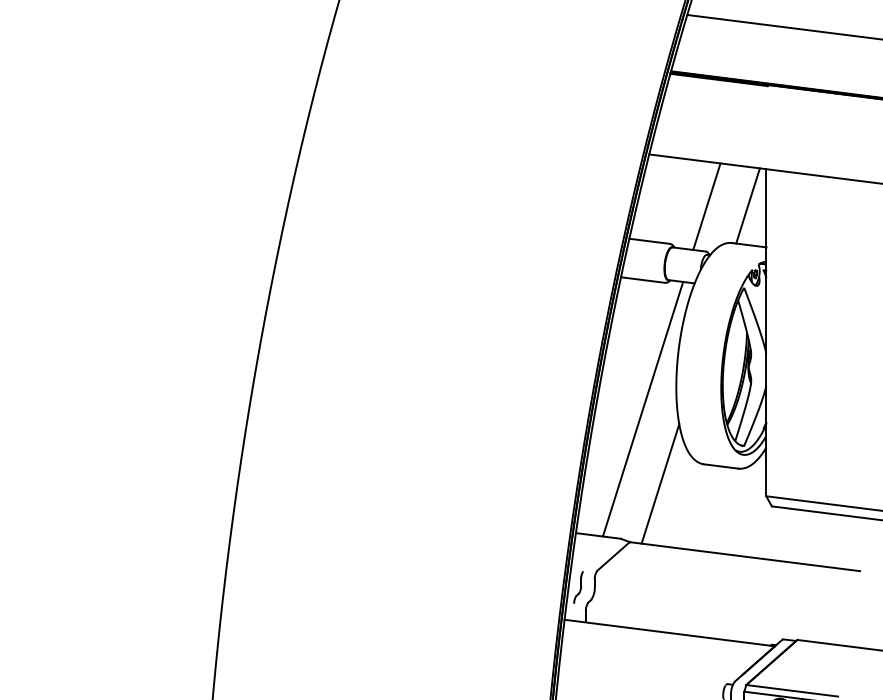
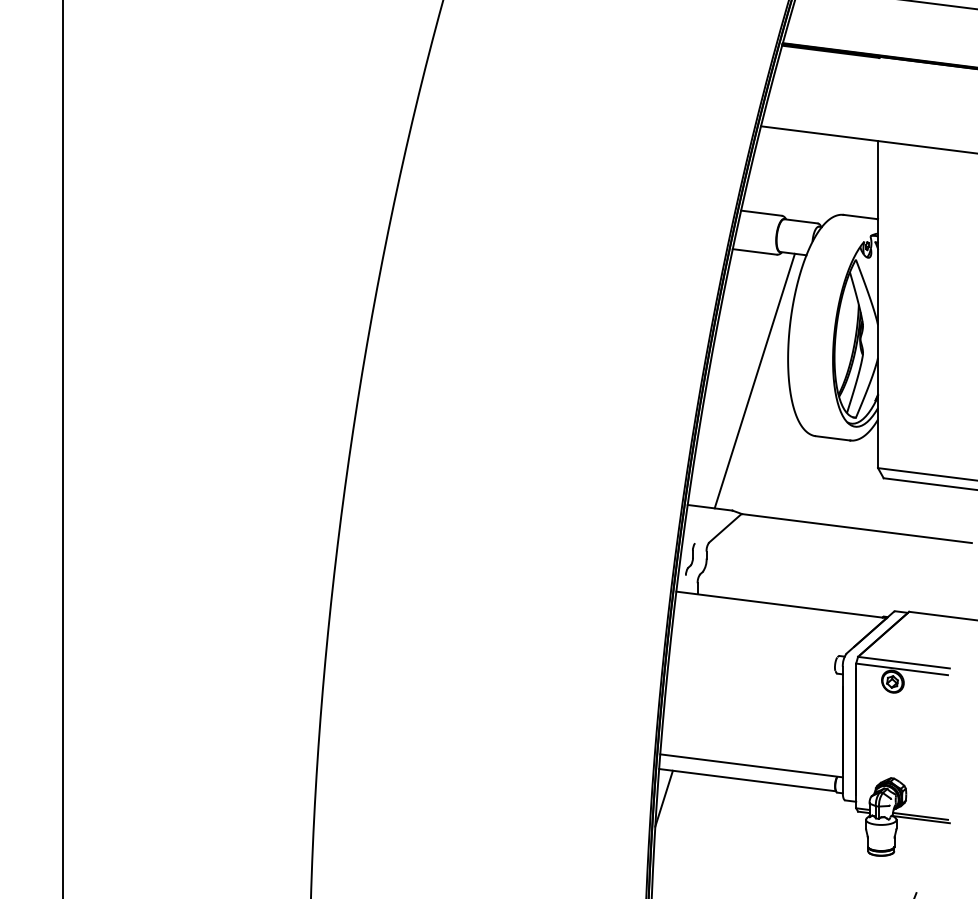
line: (747, 205) -> (859, 177), removed
line: (706, 206) -> (818, 178), removed
line: (660, 483) -> (772, 455), removed

